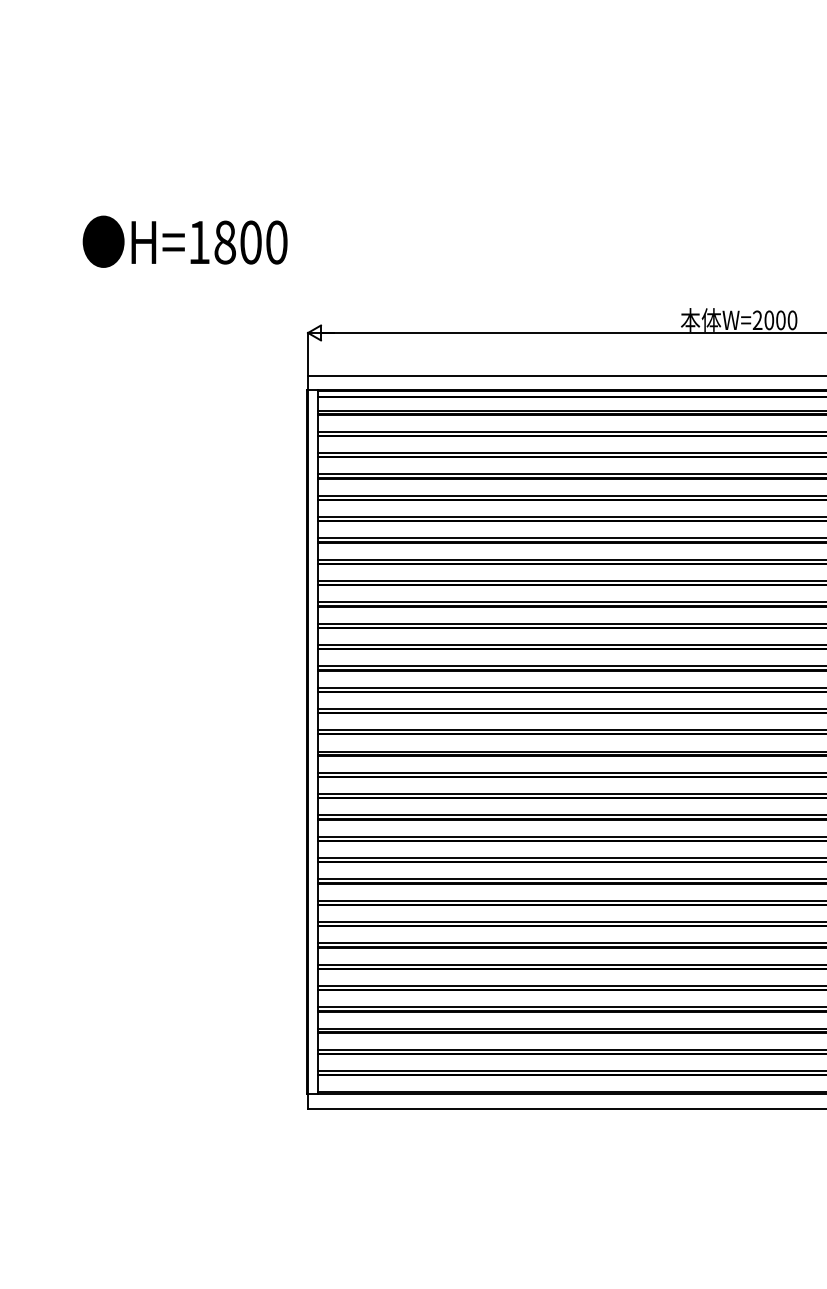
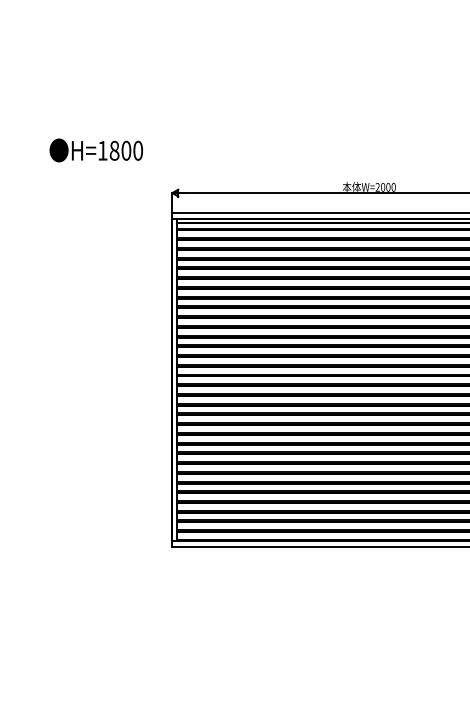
text: (183, 241) -> (95, 150), moved

